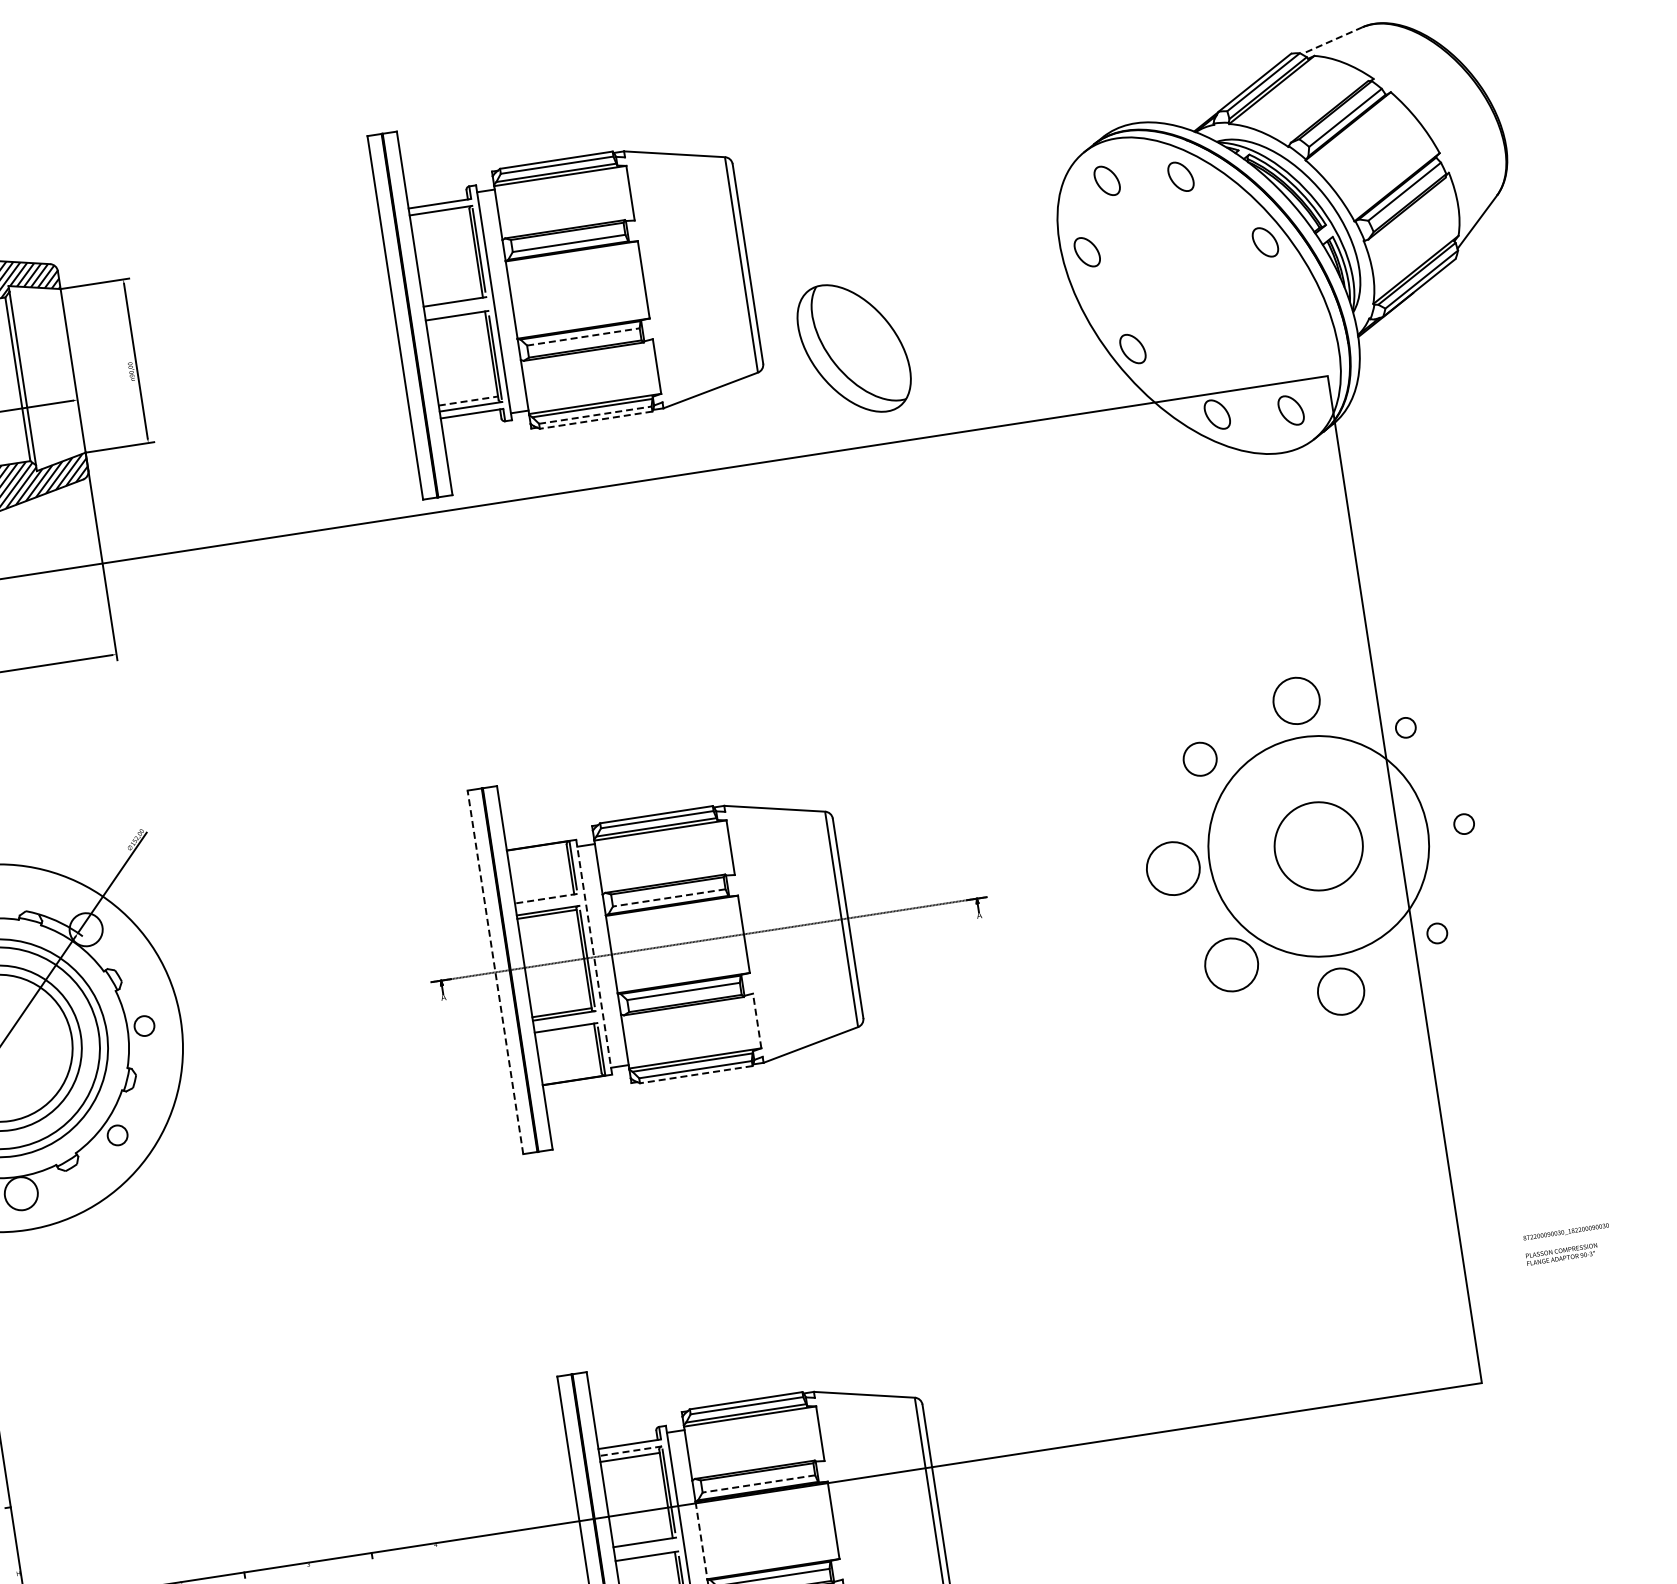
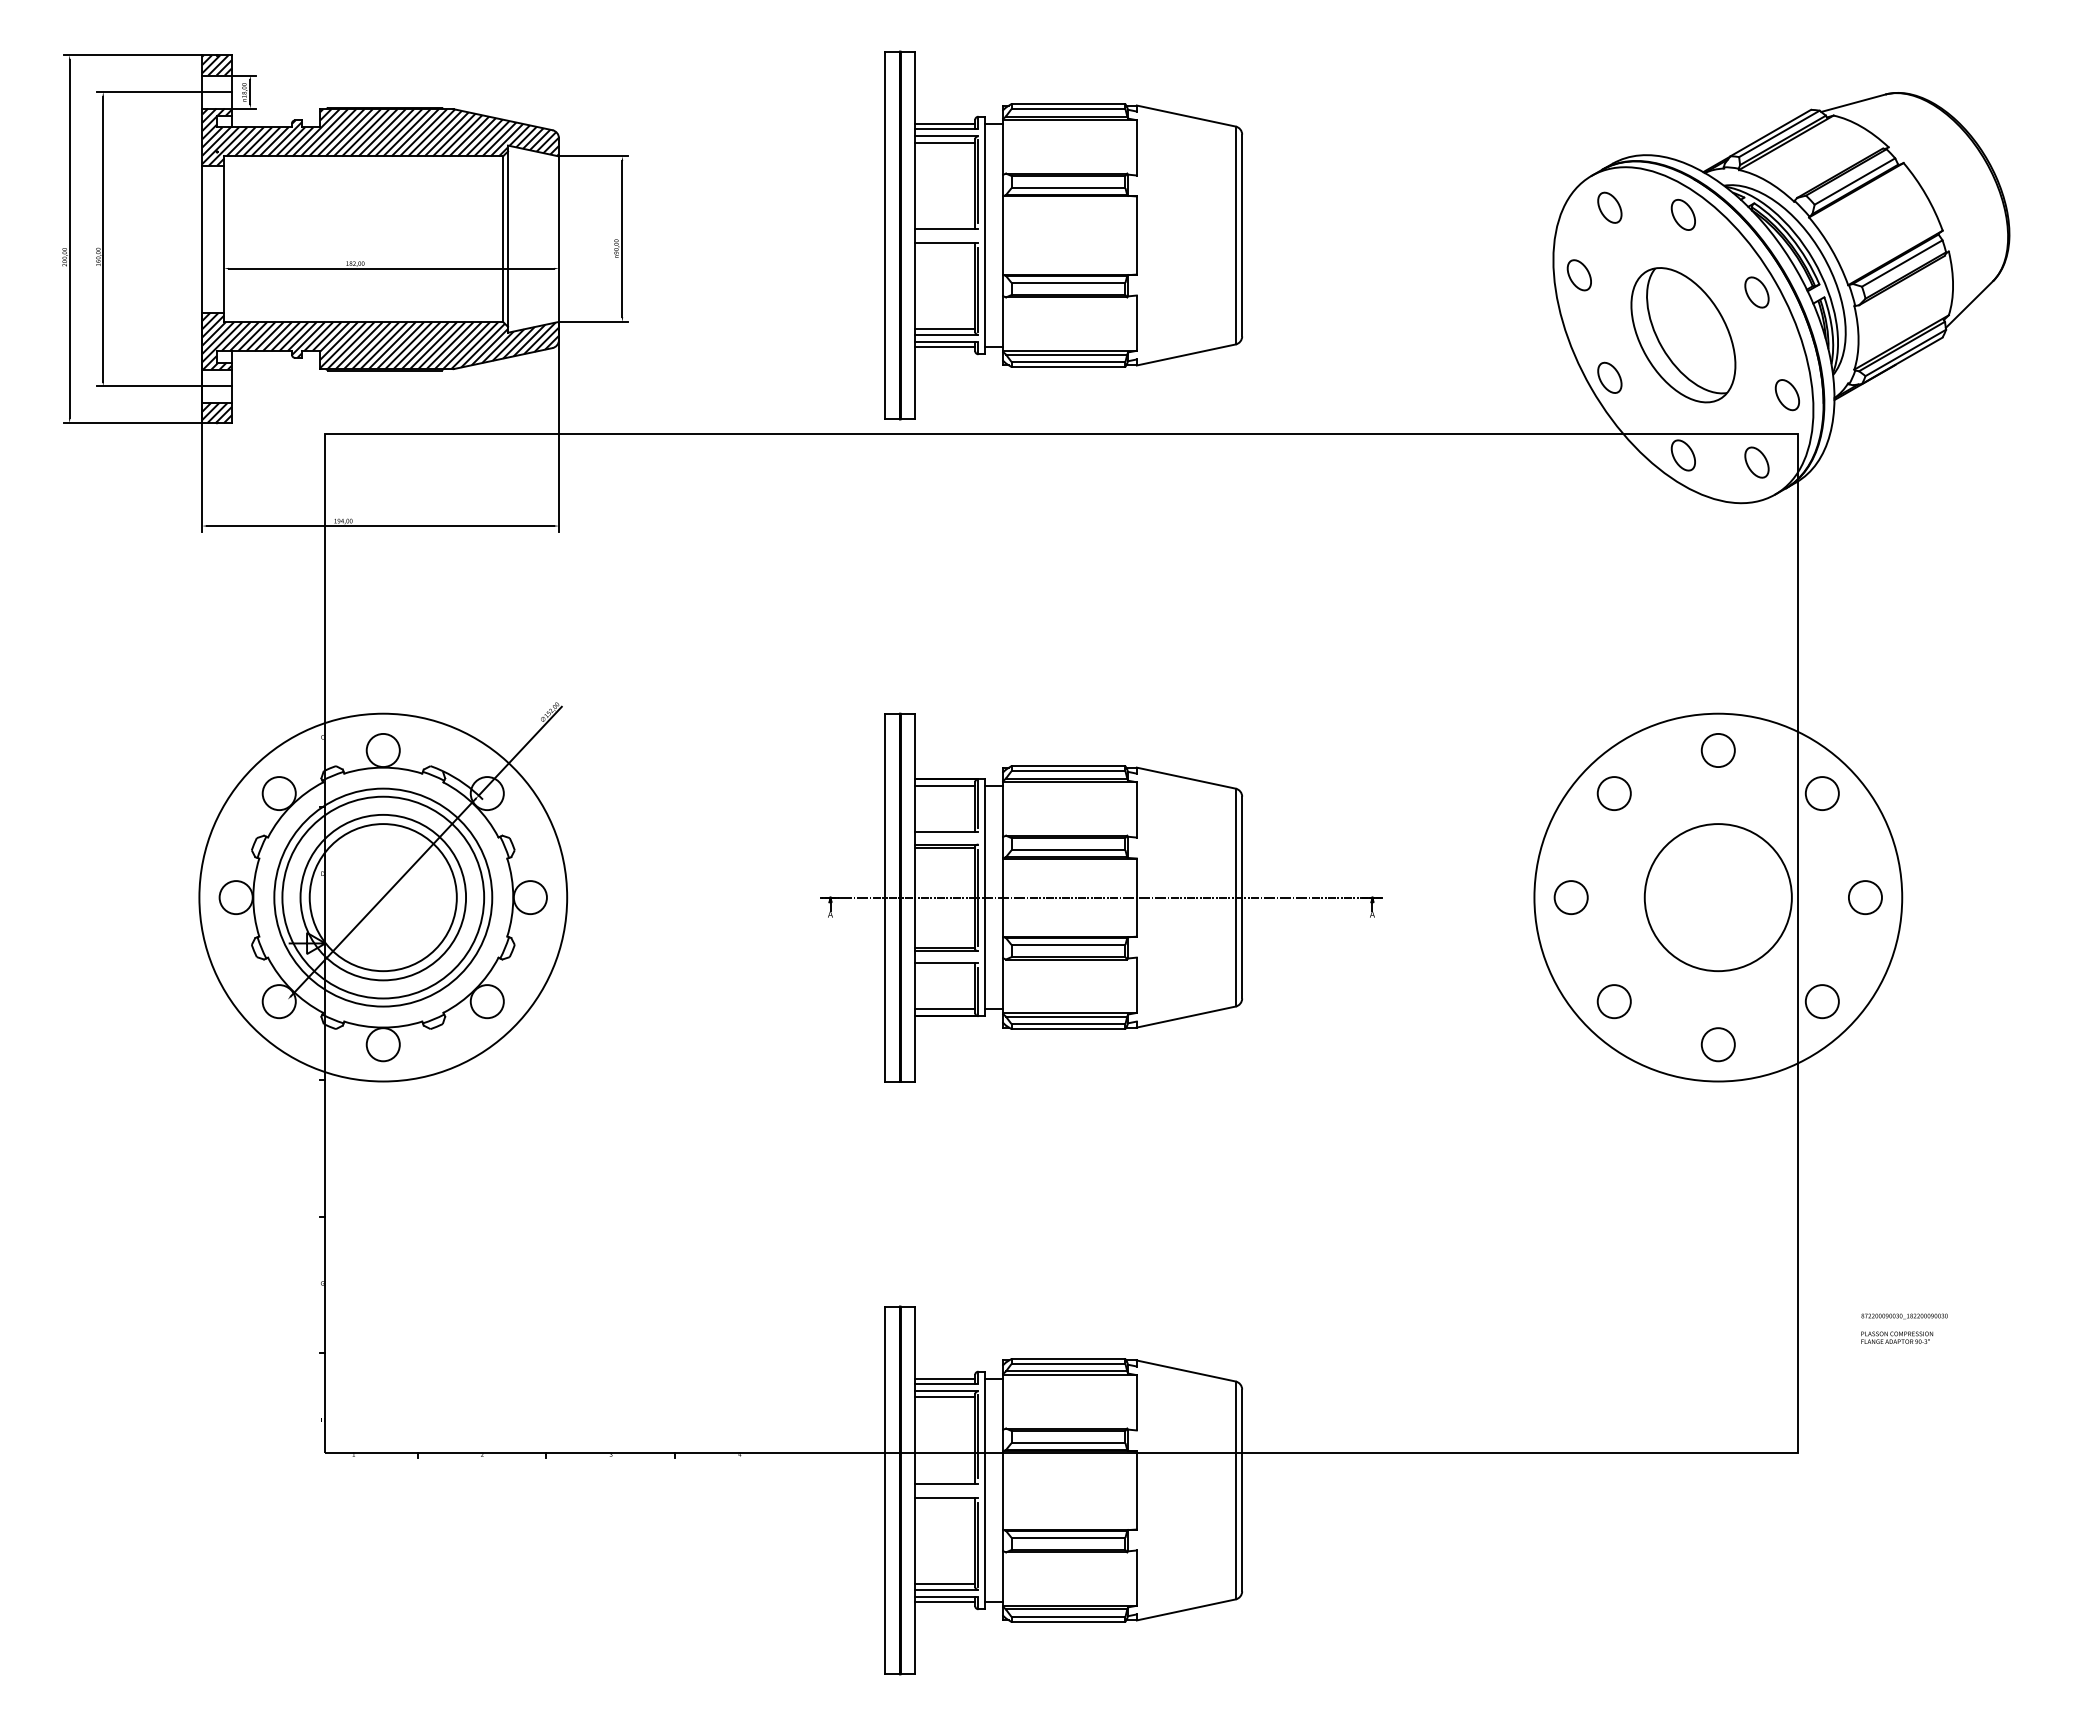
line: (1331, 41) -> (1852, 103), dashed -> solid
line: (437, 198) -> (945, 123), added
line: (440, 216) -> (945, 142), added
line: (583, 336) -> (1068, 282), dashed -> solid
part: (1310, 339) -> (1786, 395), added
part: (854, 348) -> (1683, 335), moved
line: (468, 400) -> (945, 328), dashed -> solid
line: (595, 414) -> (1068, 361), dashed -> solid
line: (471, 419) -> (945, 347), added
line: (596, 420) -> (1068, 367), dashed -> solid
circle: (1295, 701) -> (1717, 750), size x0.71
circle: (1404, 727) -> (1821, 793), size x1.67
circle: (1463, 824) -> (1864, 897), size x1.67
circle: (1317, 846) -> (1717, 897), size x1.67
circle: (1318, 846) -> (1718, 897), size x1.67
line: (538, 853) -> (945, 786), added
circle: (1172, 868) -> (1570, 897), size x0.62
line: (545, 898) -> (946, 832), dashed -> solid
line: (669, 898) -> (1068, 850), dashed -> solid
circle: (1436, 933) -> (1821, 1001), size x1.67
line: (594, 957) -> (985, 897), dashed -> solid
circle: (1230, 964) -> (1613, 1001), size x0.62
line: (495, 972) -> (885, 897), dashed -> solid
circle: (1340, 991) -> (1717, 1044), size x0.71
line: (756, 1021) -> (1136, 985), dashed -> solid
circle: (143, 1026) -> (529, 897), size x1.67
line: (571, 1073) -> (945, 1009), added
line: (696, 1075) -> (1068, 1029), dashed -> solid
circle: (116, 1135) -> (486, 1001), size x1.67
line: (627, 1438) -> (945, 1378), added
line: (630, 1451) -> (946, 1391), dashed -> solid
line: (758, 1484) -> (1068, 1443), dashed -> solid
line: (701, 1540) -> (1003, 1490), dashed -> solid

